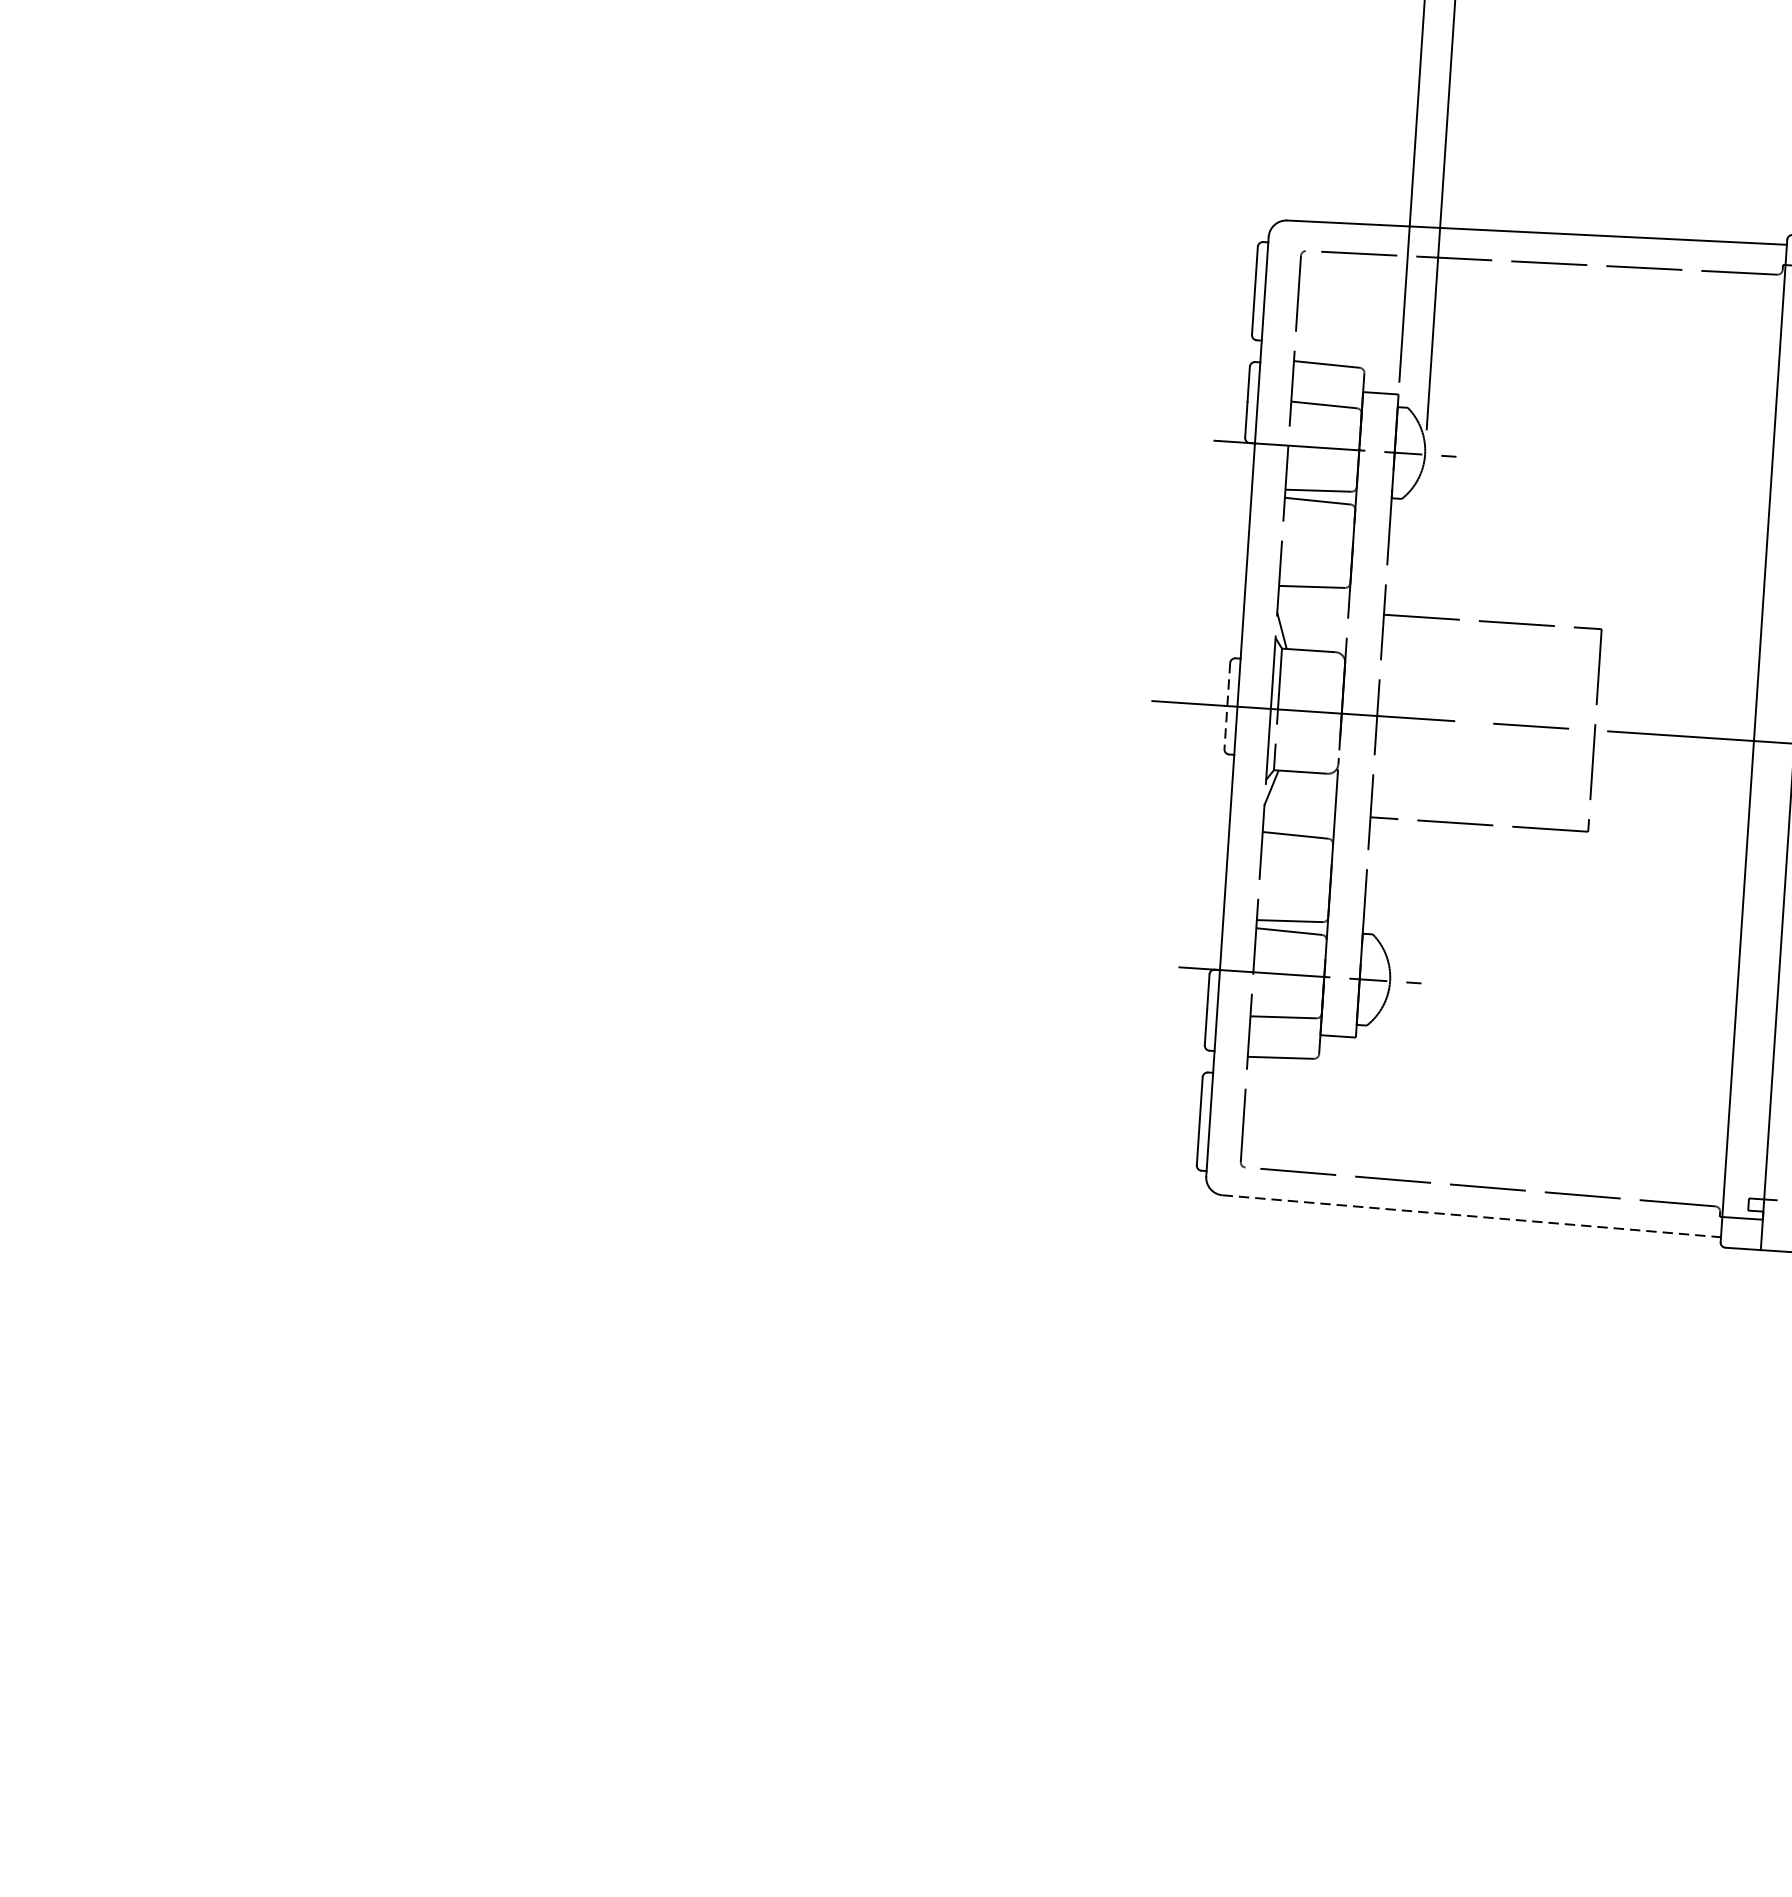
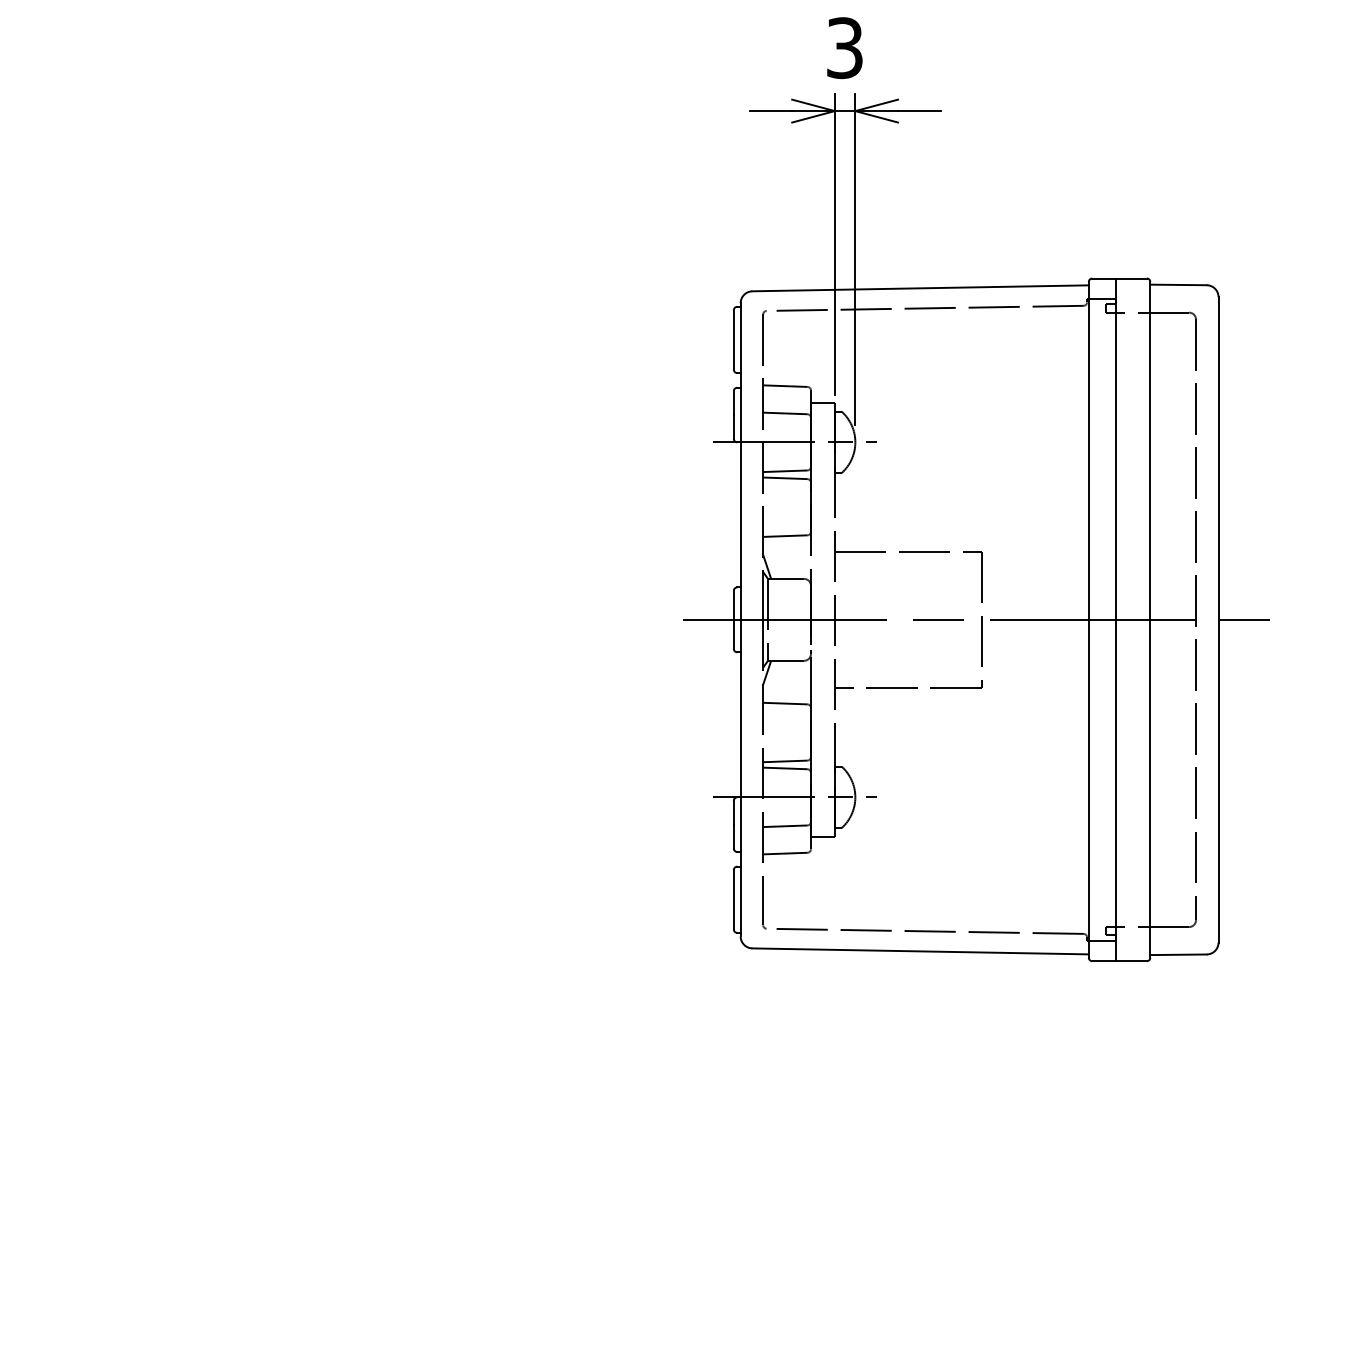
line: (1226, 706) -> (733, 620), dashed -> solid
line: (1473, 1216) -> (921, 951), dashed -> solid

